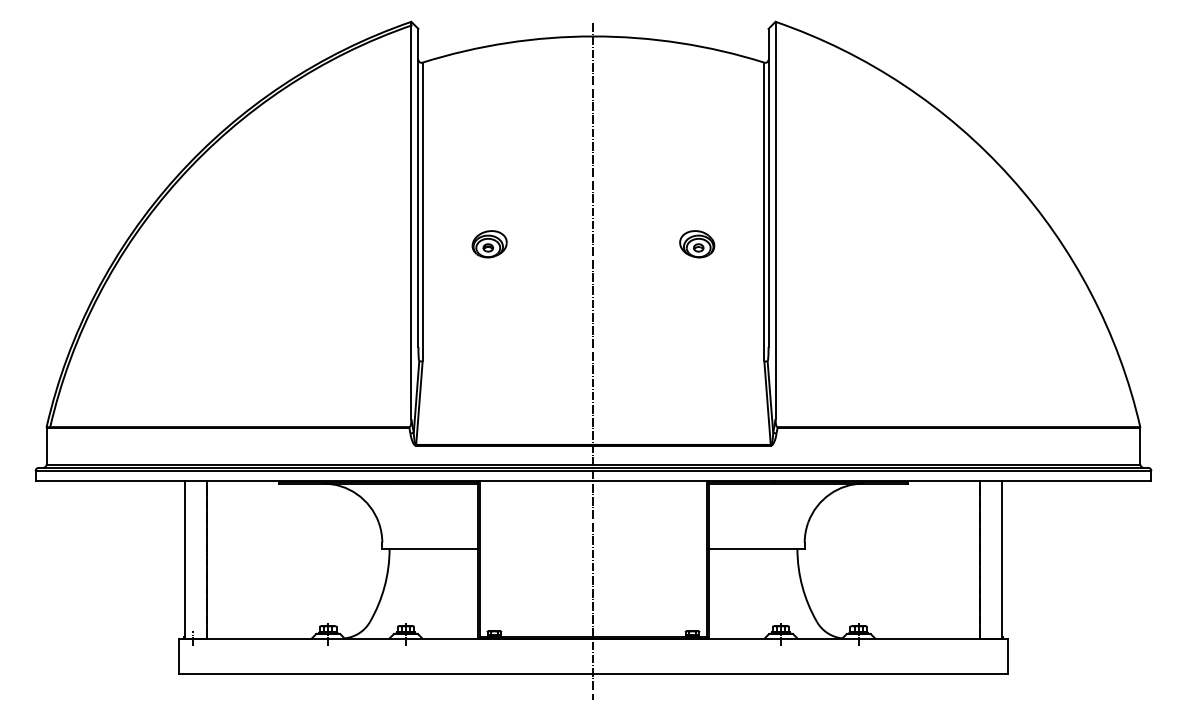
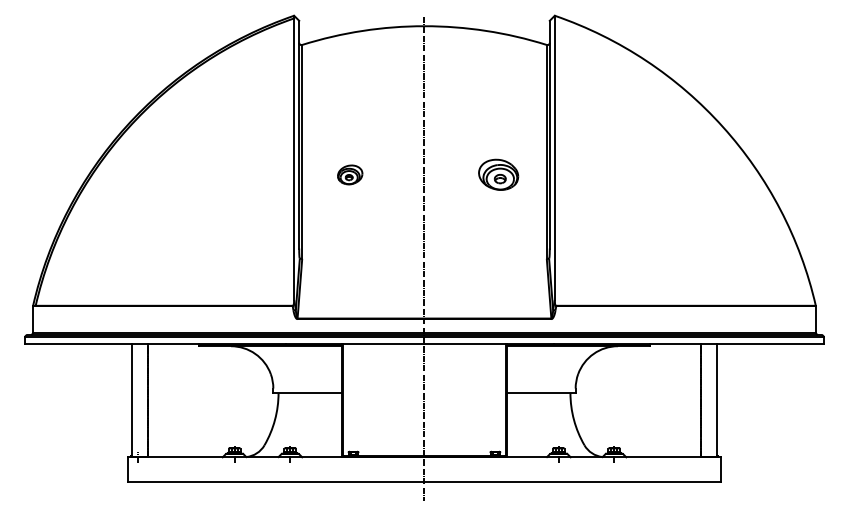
part: (697, 244) -> (498, 175), size x1.6

